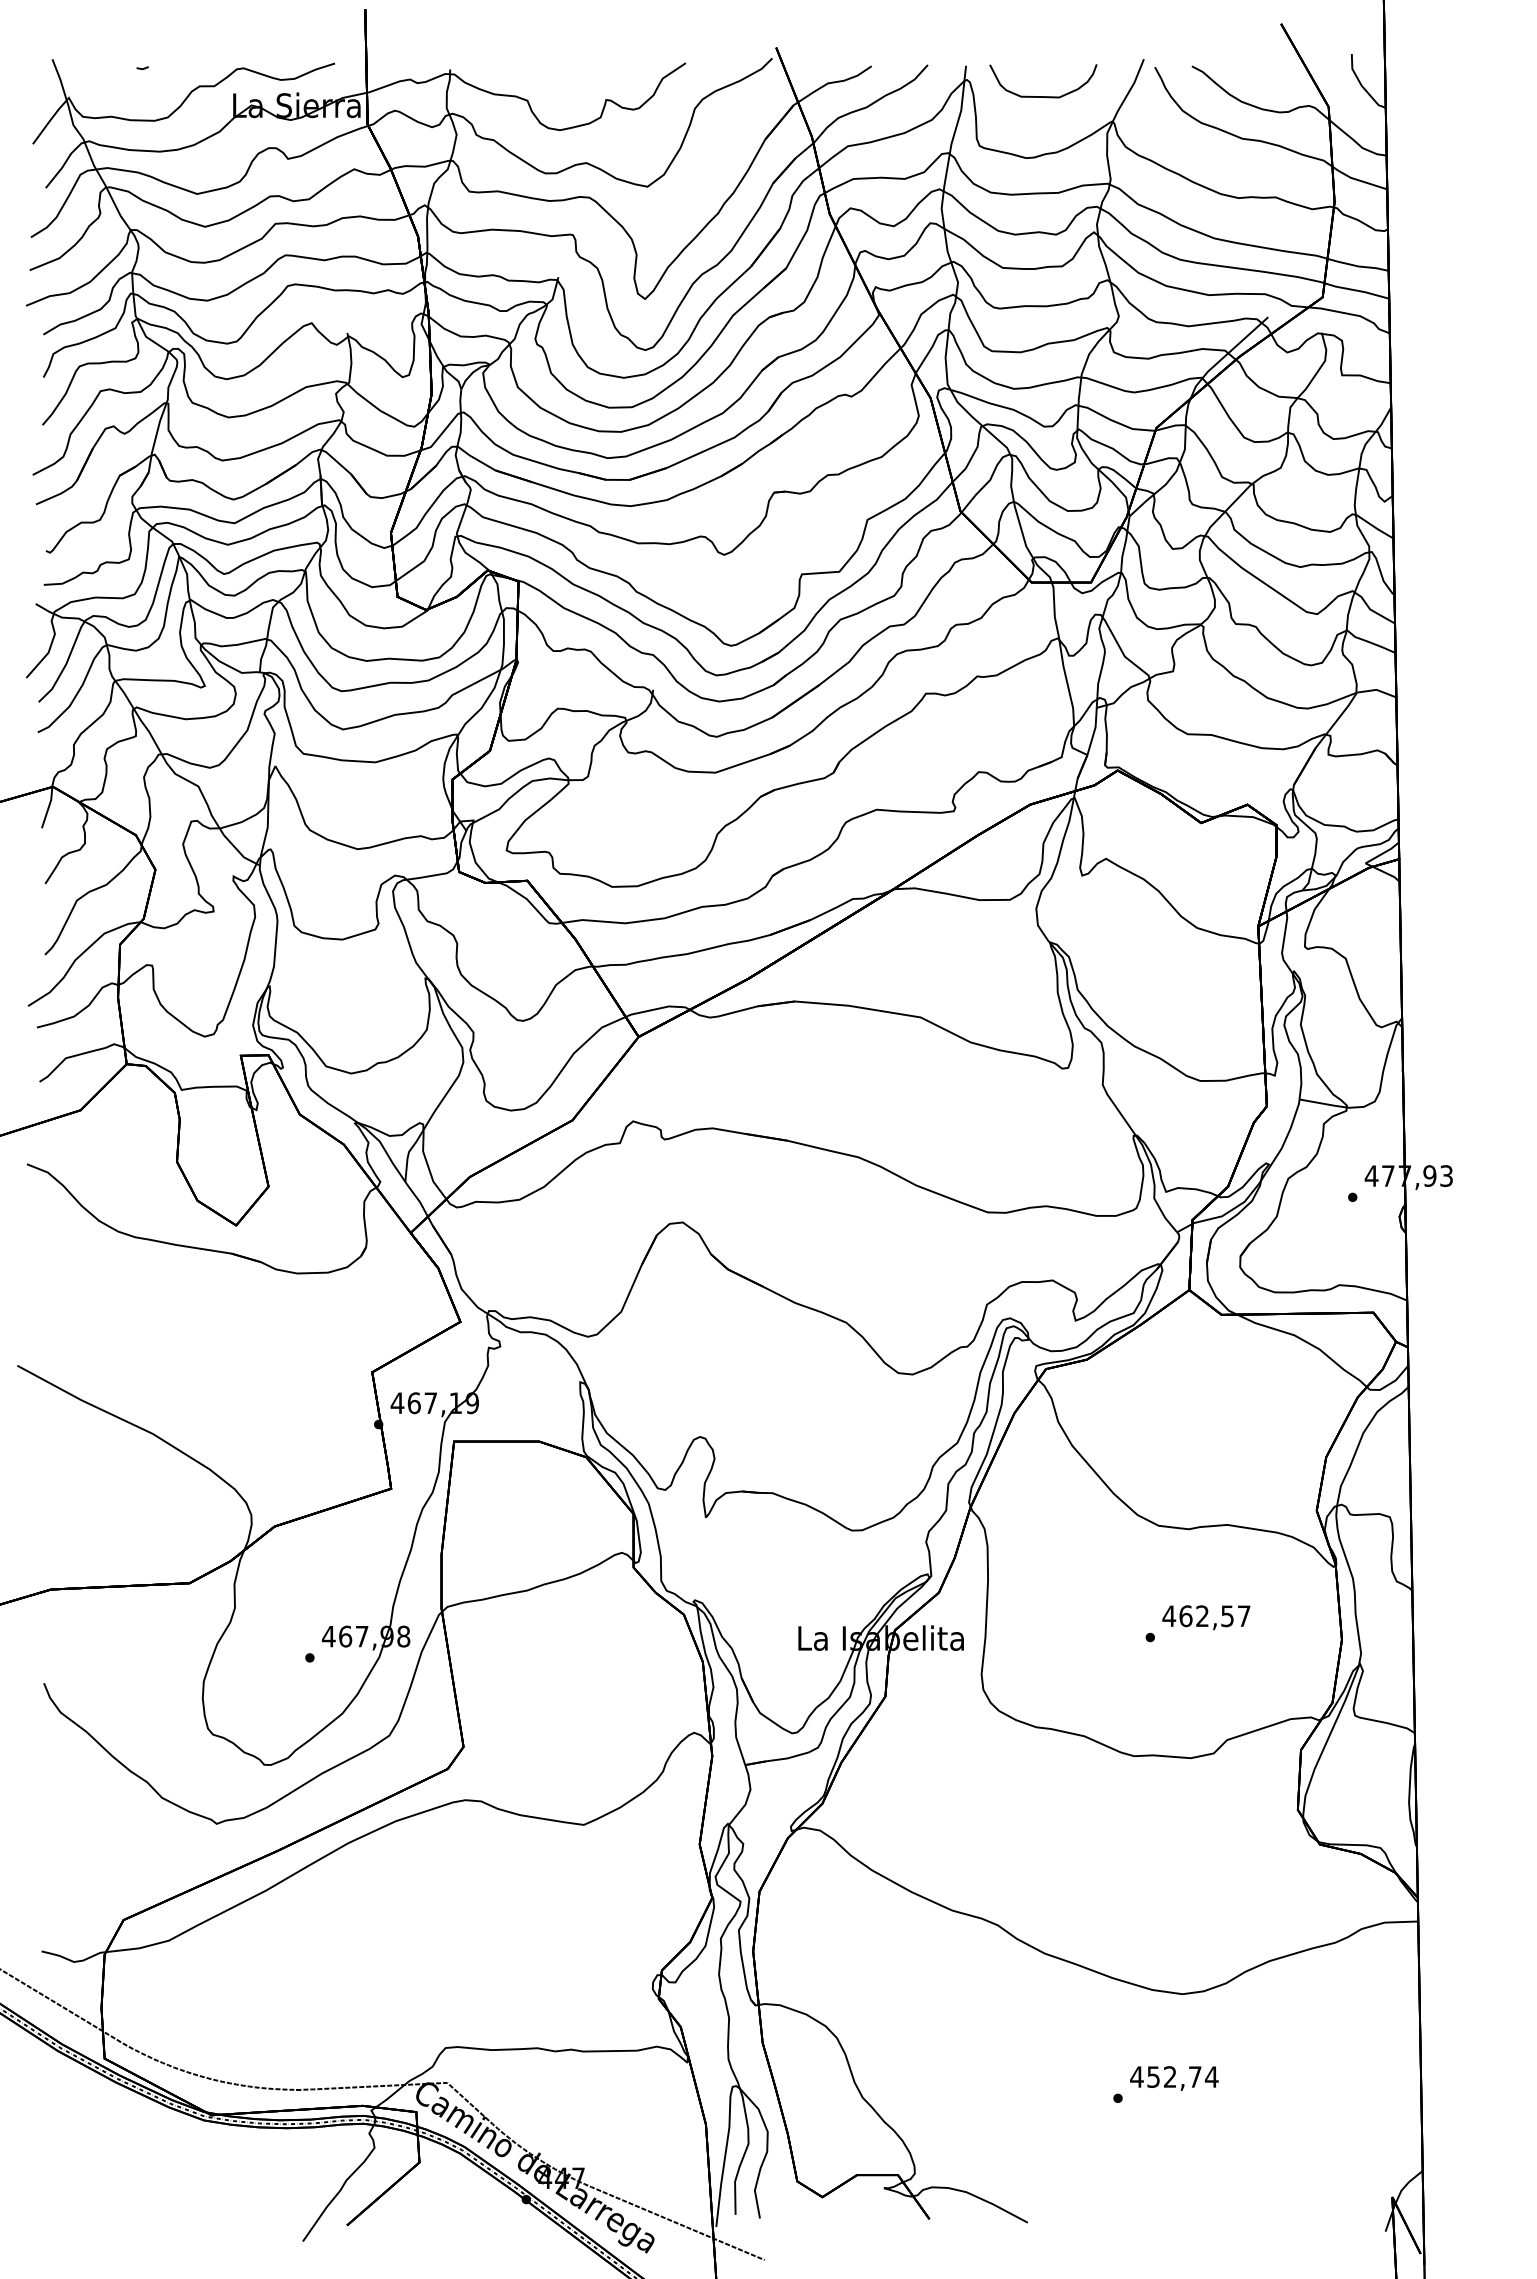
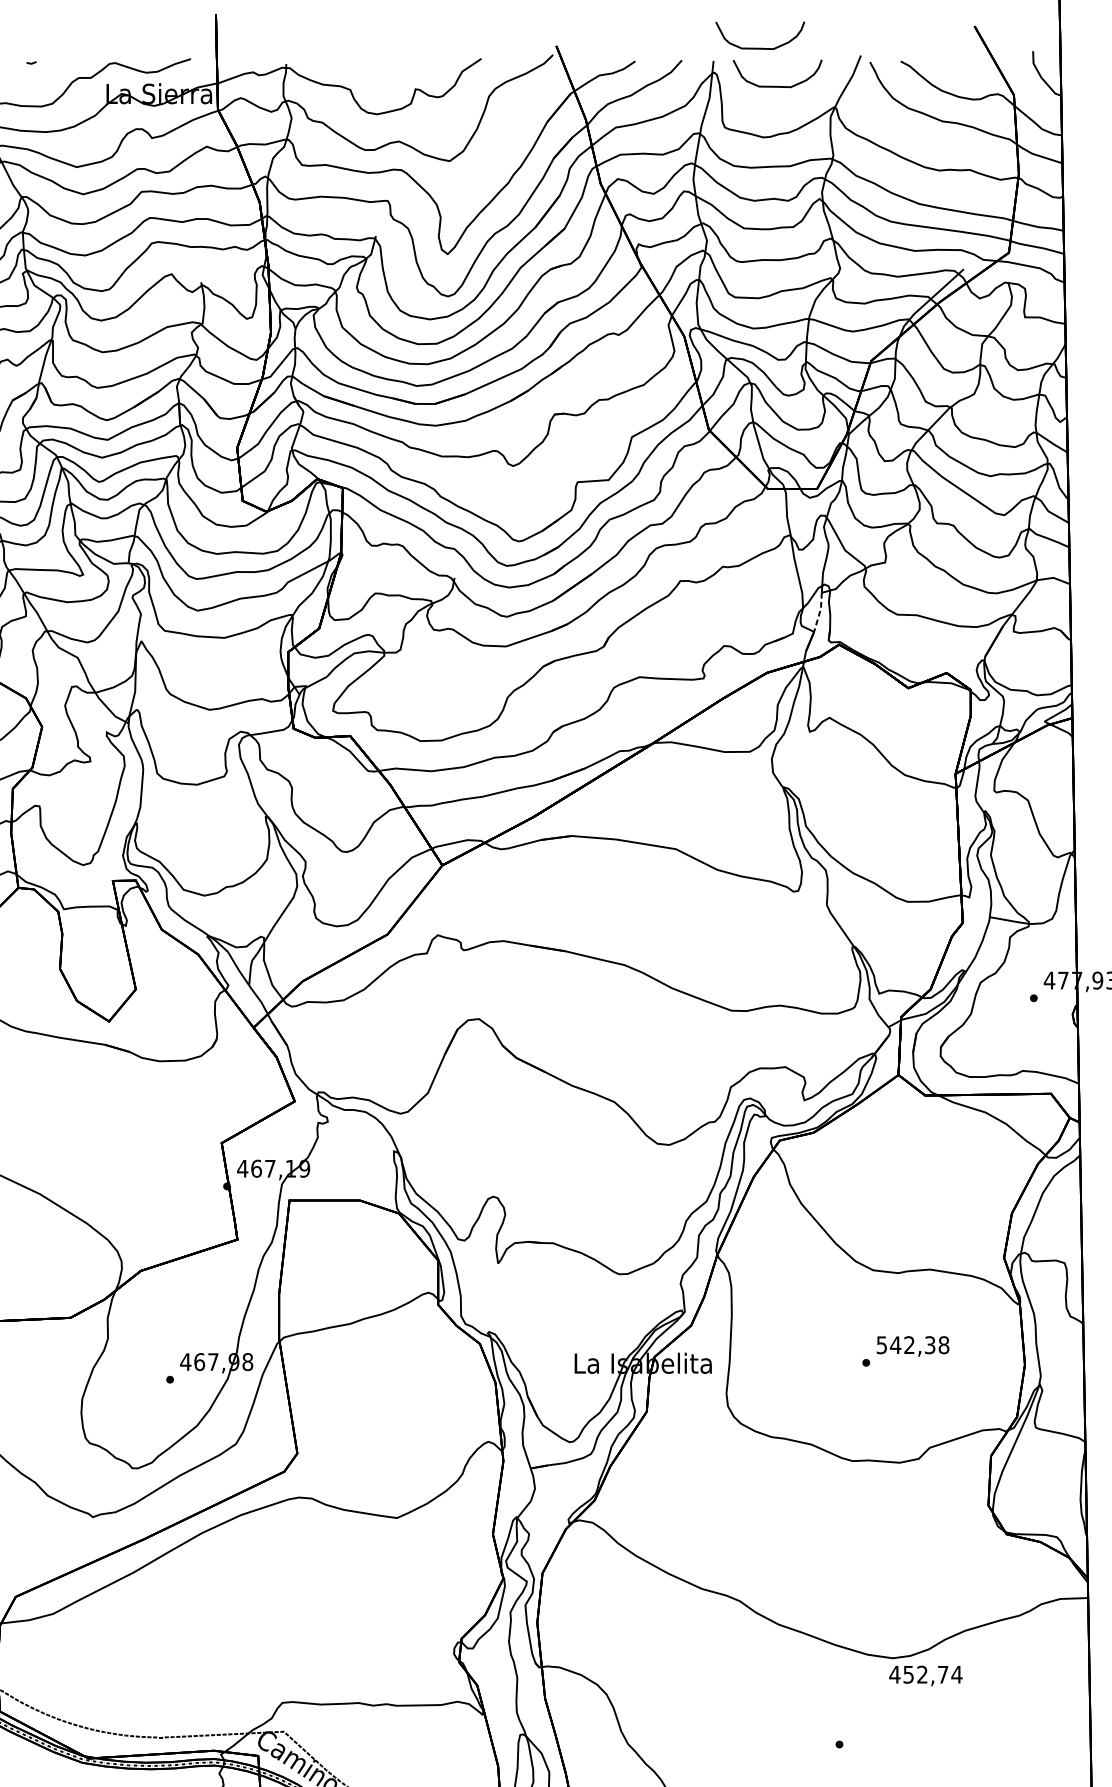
curve: (1022, 50) -> (760, 48), added
line: (1094, 731) -> (819, 612), solid -> dashed
text: (1206, 1616) -> (912, 1345), 462,57 -> 542,38
text: (1174, 2078) -> (926, 1675), moved

